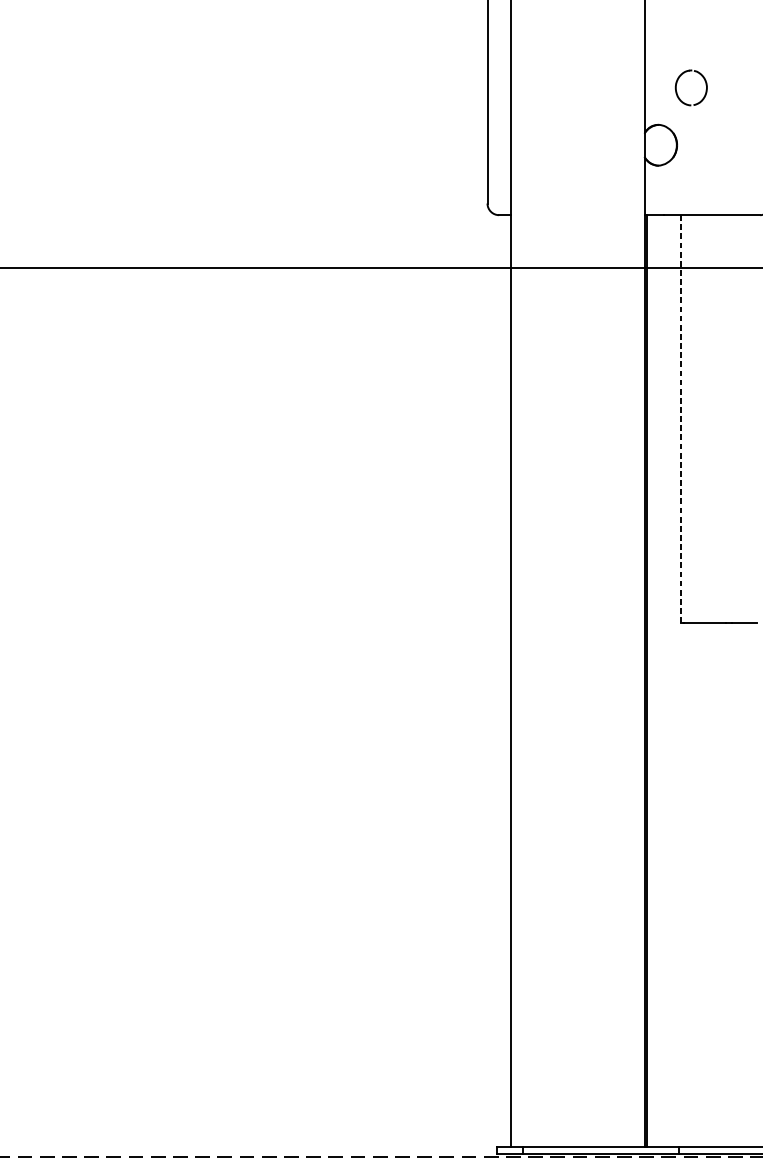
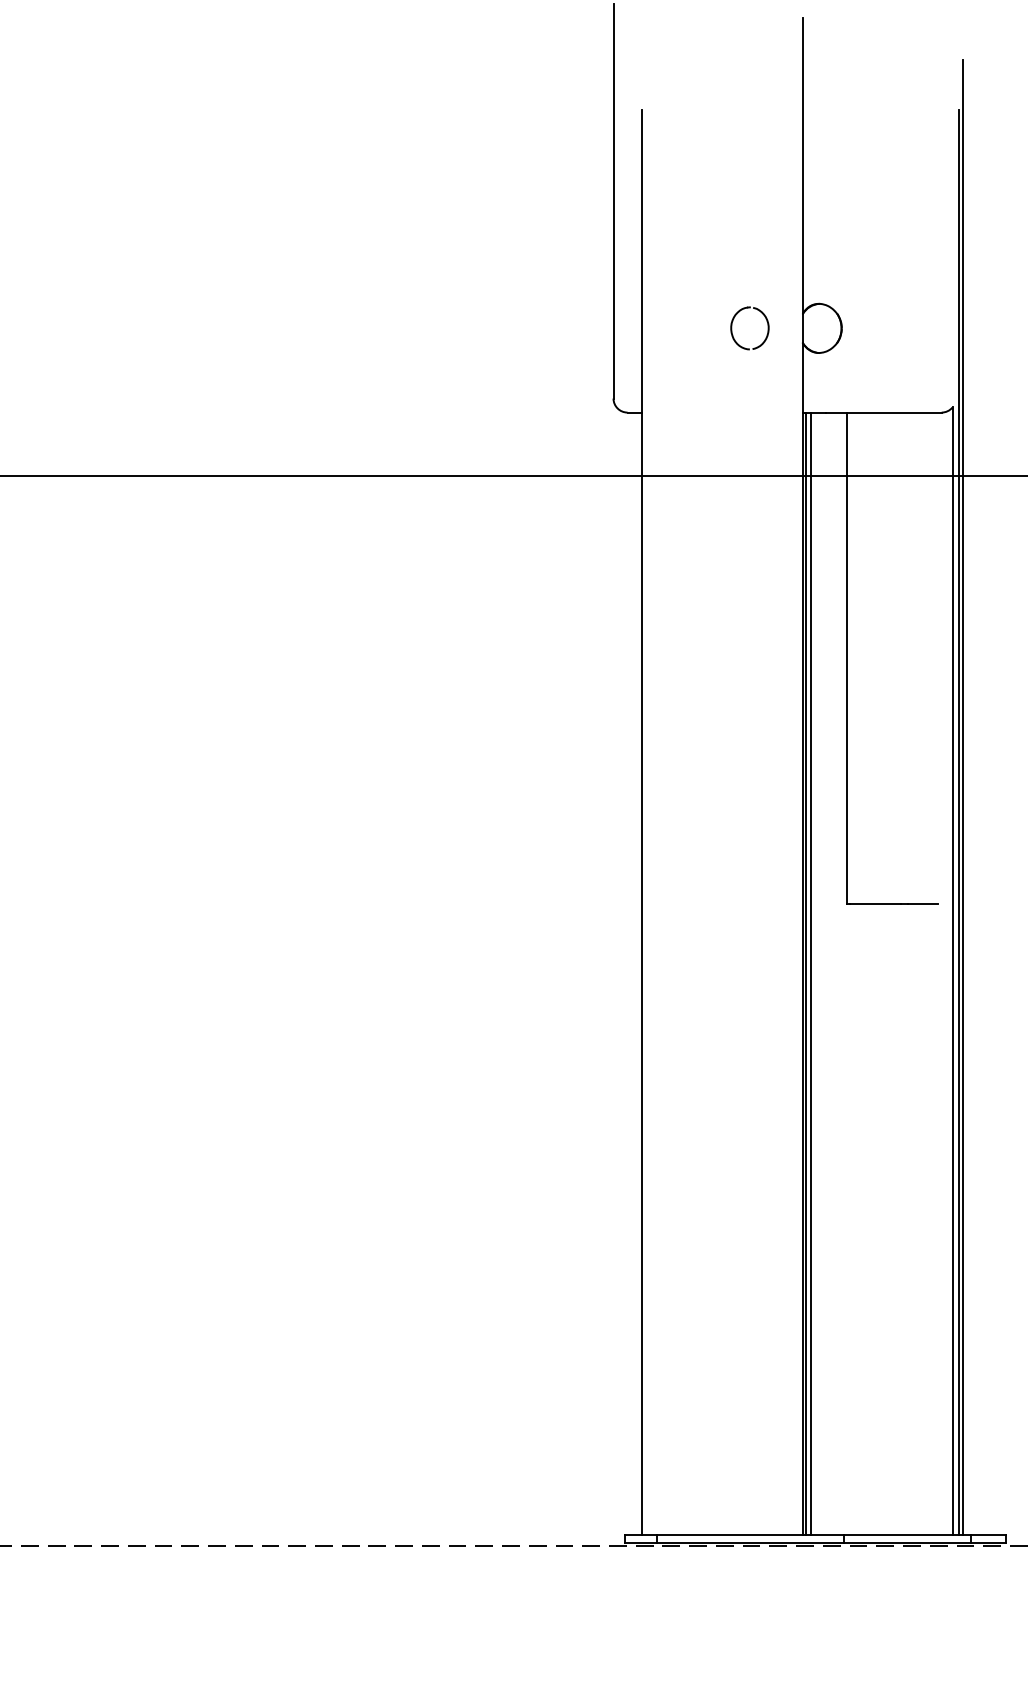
part: (676, 88) -> (732, 328), moved
line: (681, 419) -> (846, 658), dashed -> solid
line: (651, 681) -> (811, 973), added

